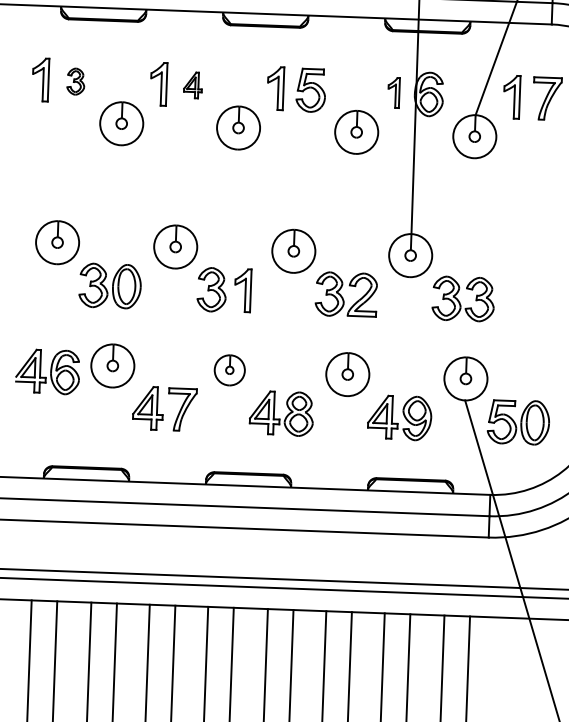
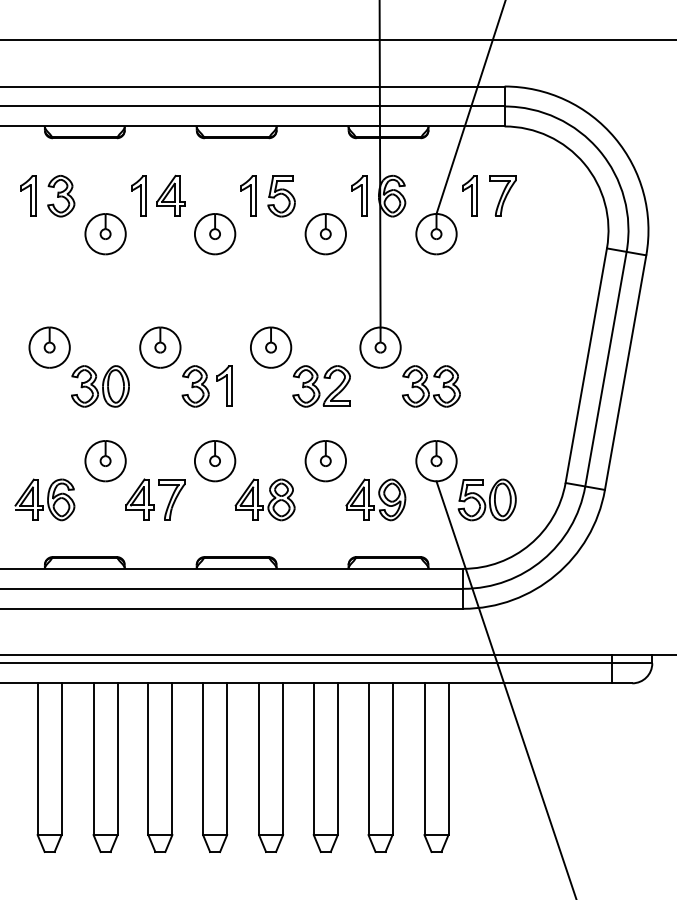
part: (76, 81) -> (61, 196), size x1.67
part: (192, 85) -> (170, 195), size x1.67
part: (394, 92) -> (359, 195), size x1.43
part: (230, 370) -> (215, 461), size x1.43
part: (47, 371) -> (44, 499), moved

